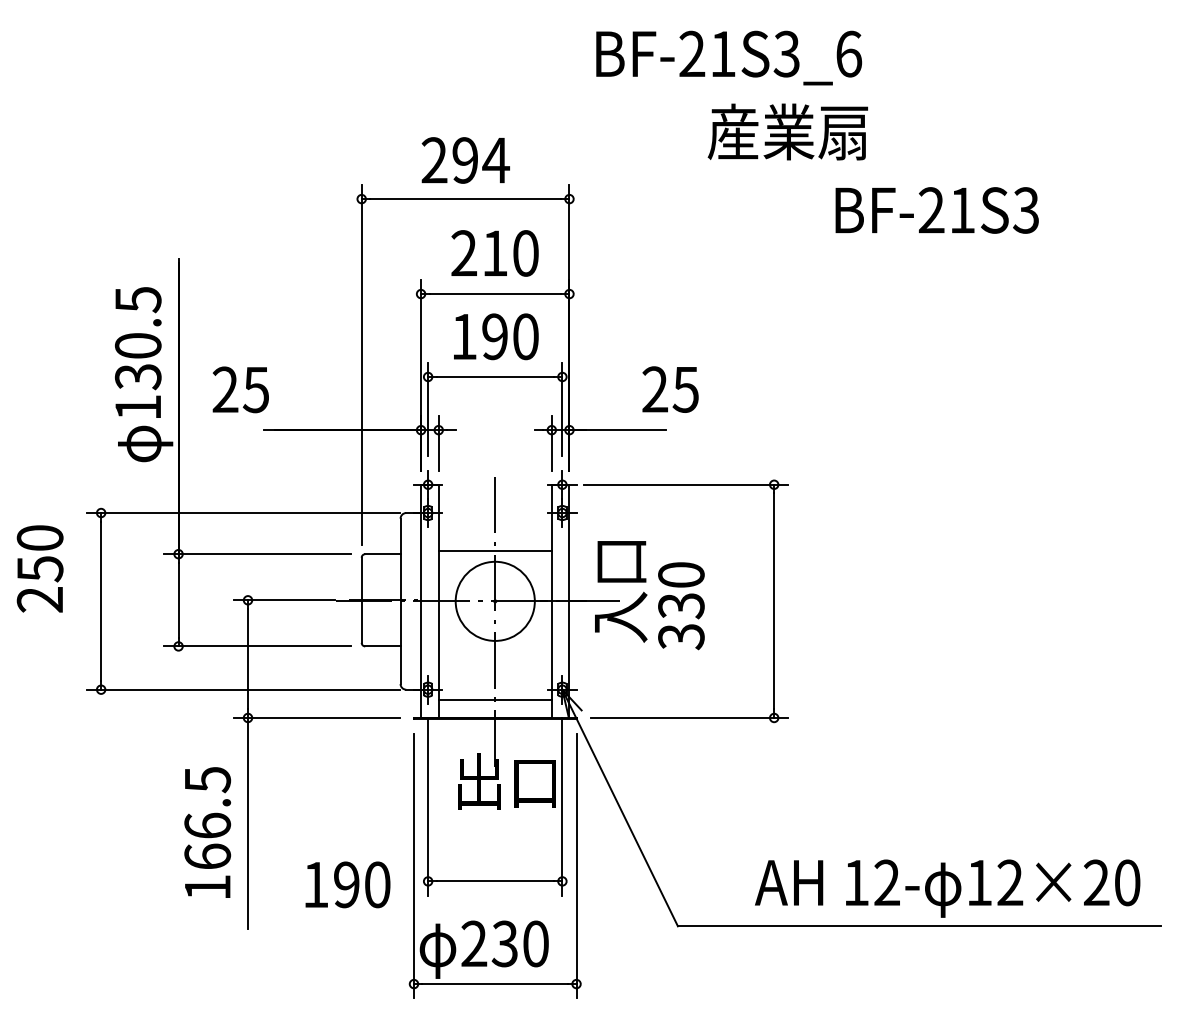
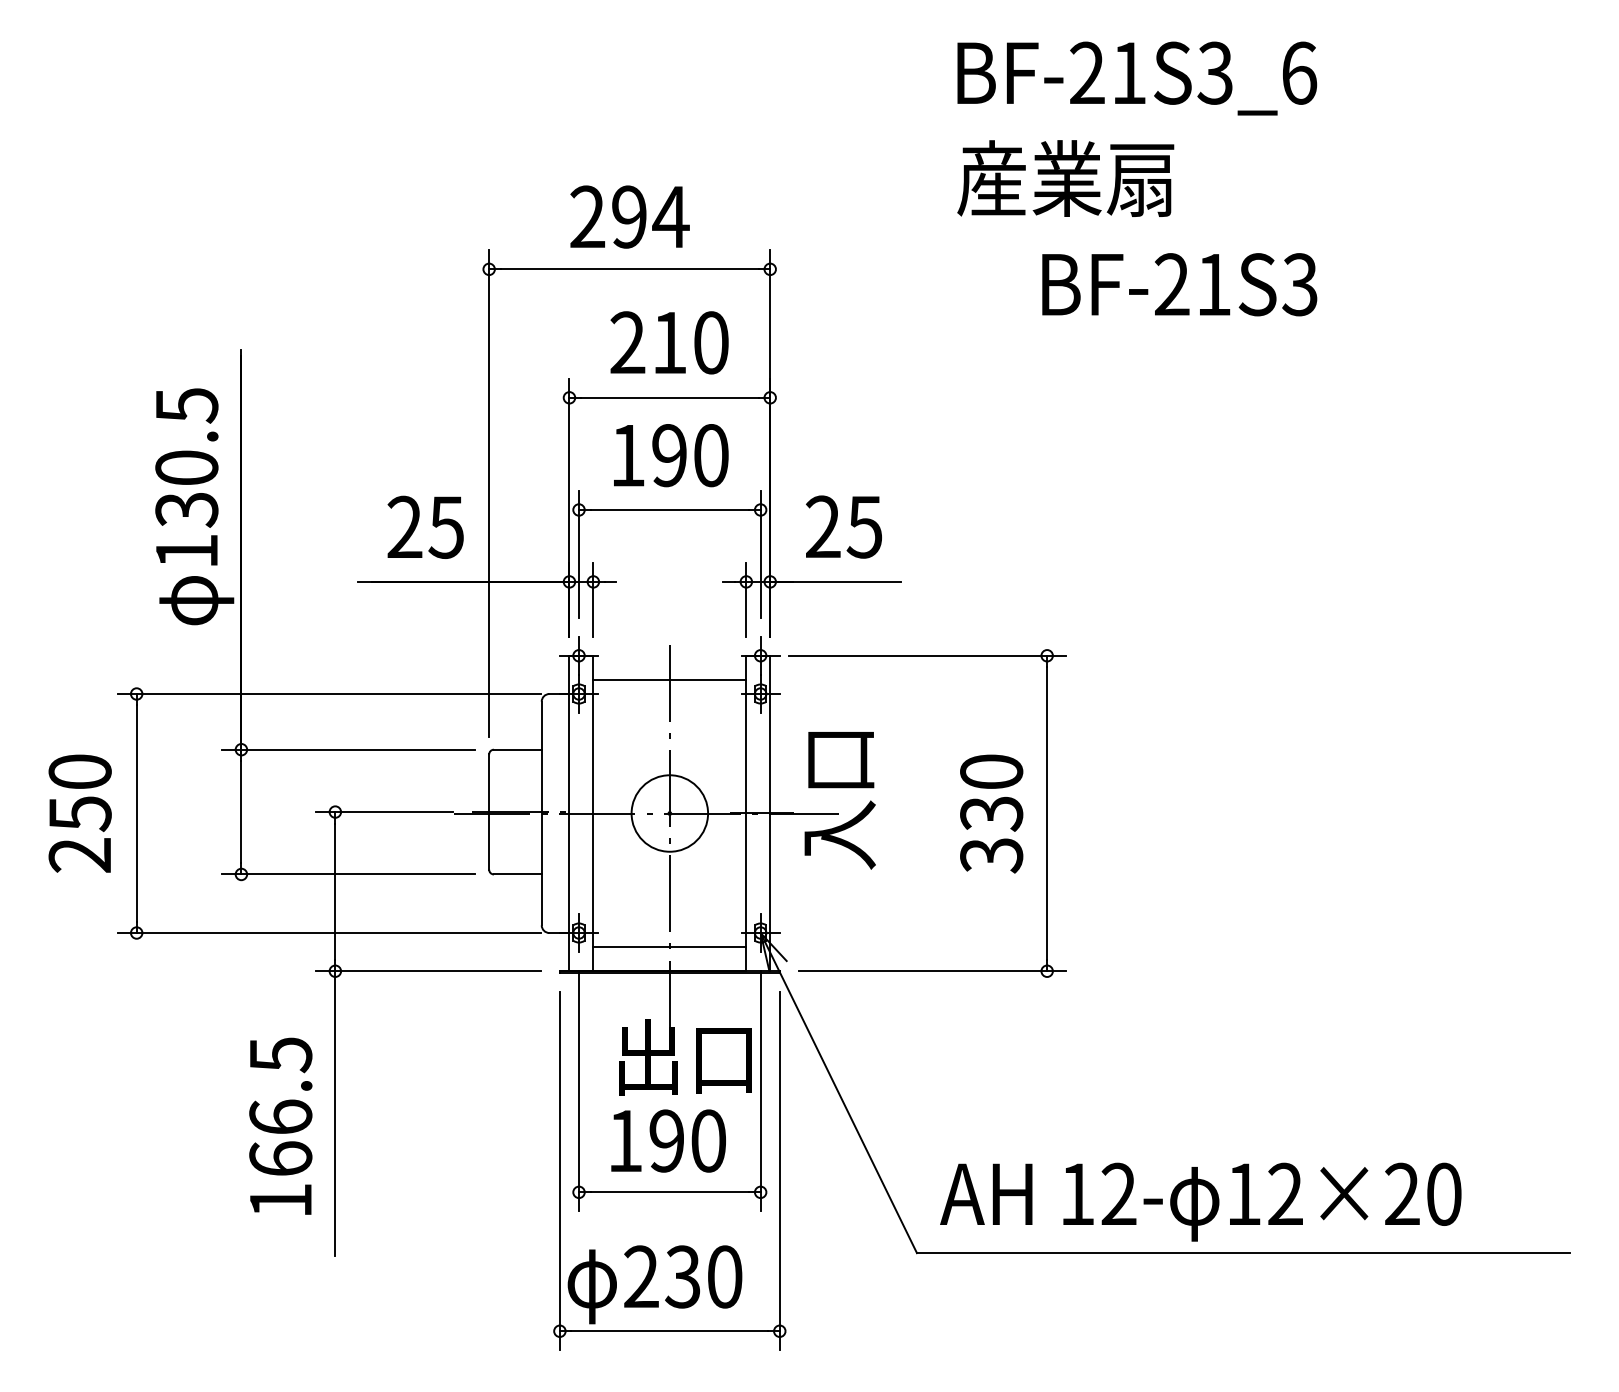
text: (729, 58) -> (1137, 78), moved
text: (937, 210) -> (1179, 284), moved
text: (240, 389) -> (425, 526), moved
text: (670, 389) -> (843, 526), moved
line: (495, 551) -> (669, 679), moved
text: (39, 568) -> (79, 813), moved
circle: (495, 601) -> (669, 813), size x0.71
text: (681, 605) -> (991, 813), moved
text: (347, 884) -> (668, 1140), moved
text: (947, 888) -> (1200, 1201), moved

